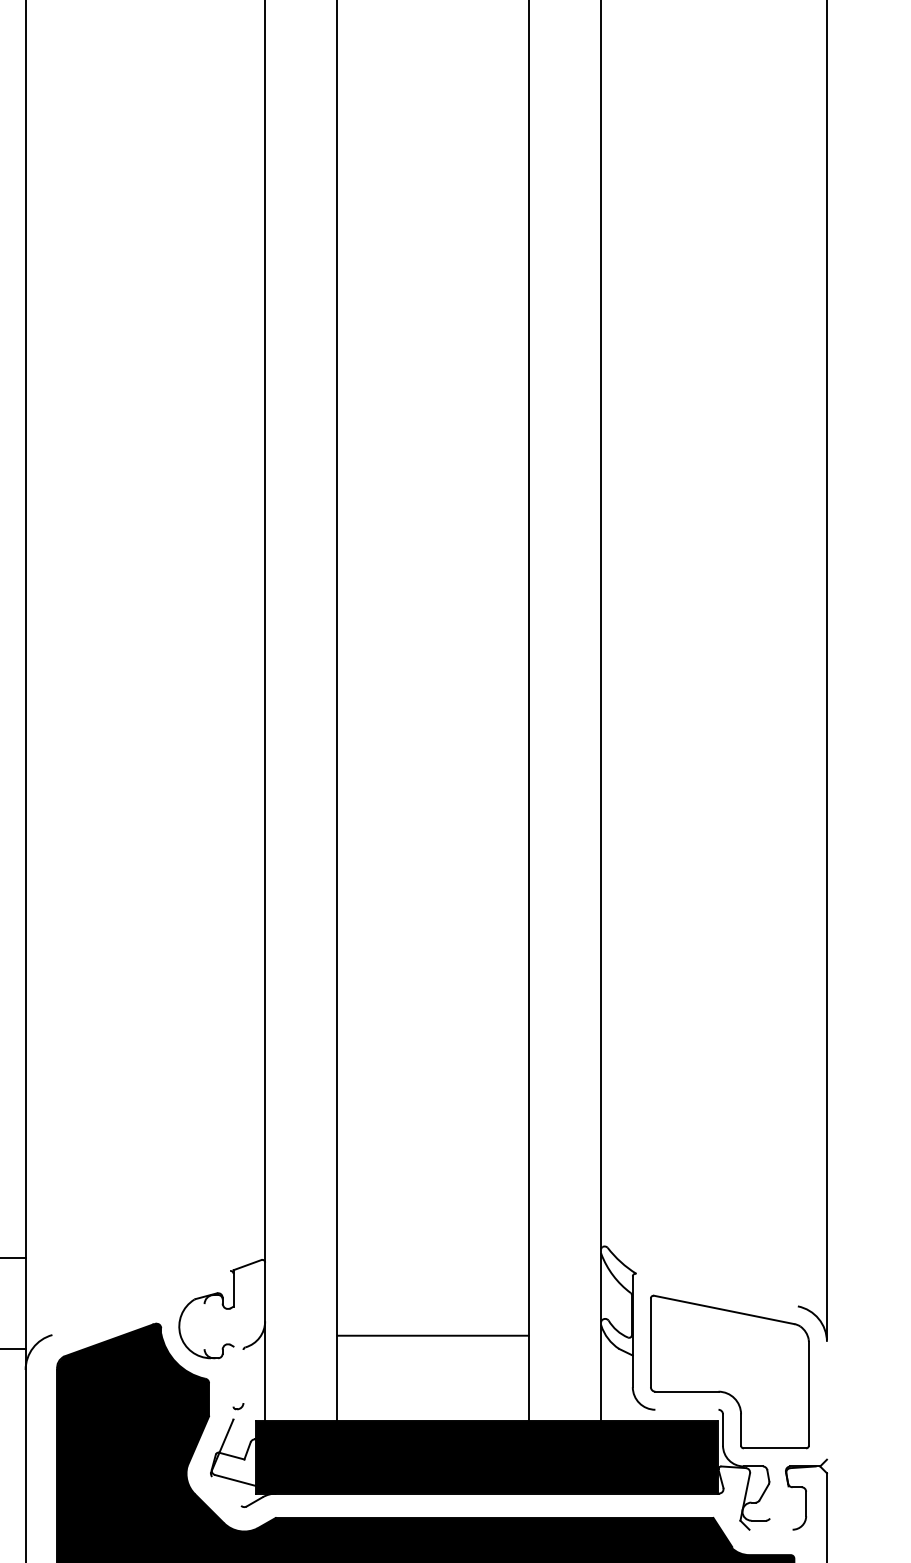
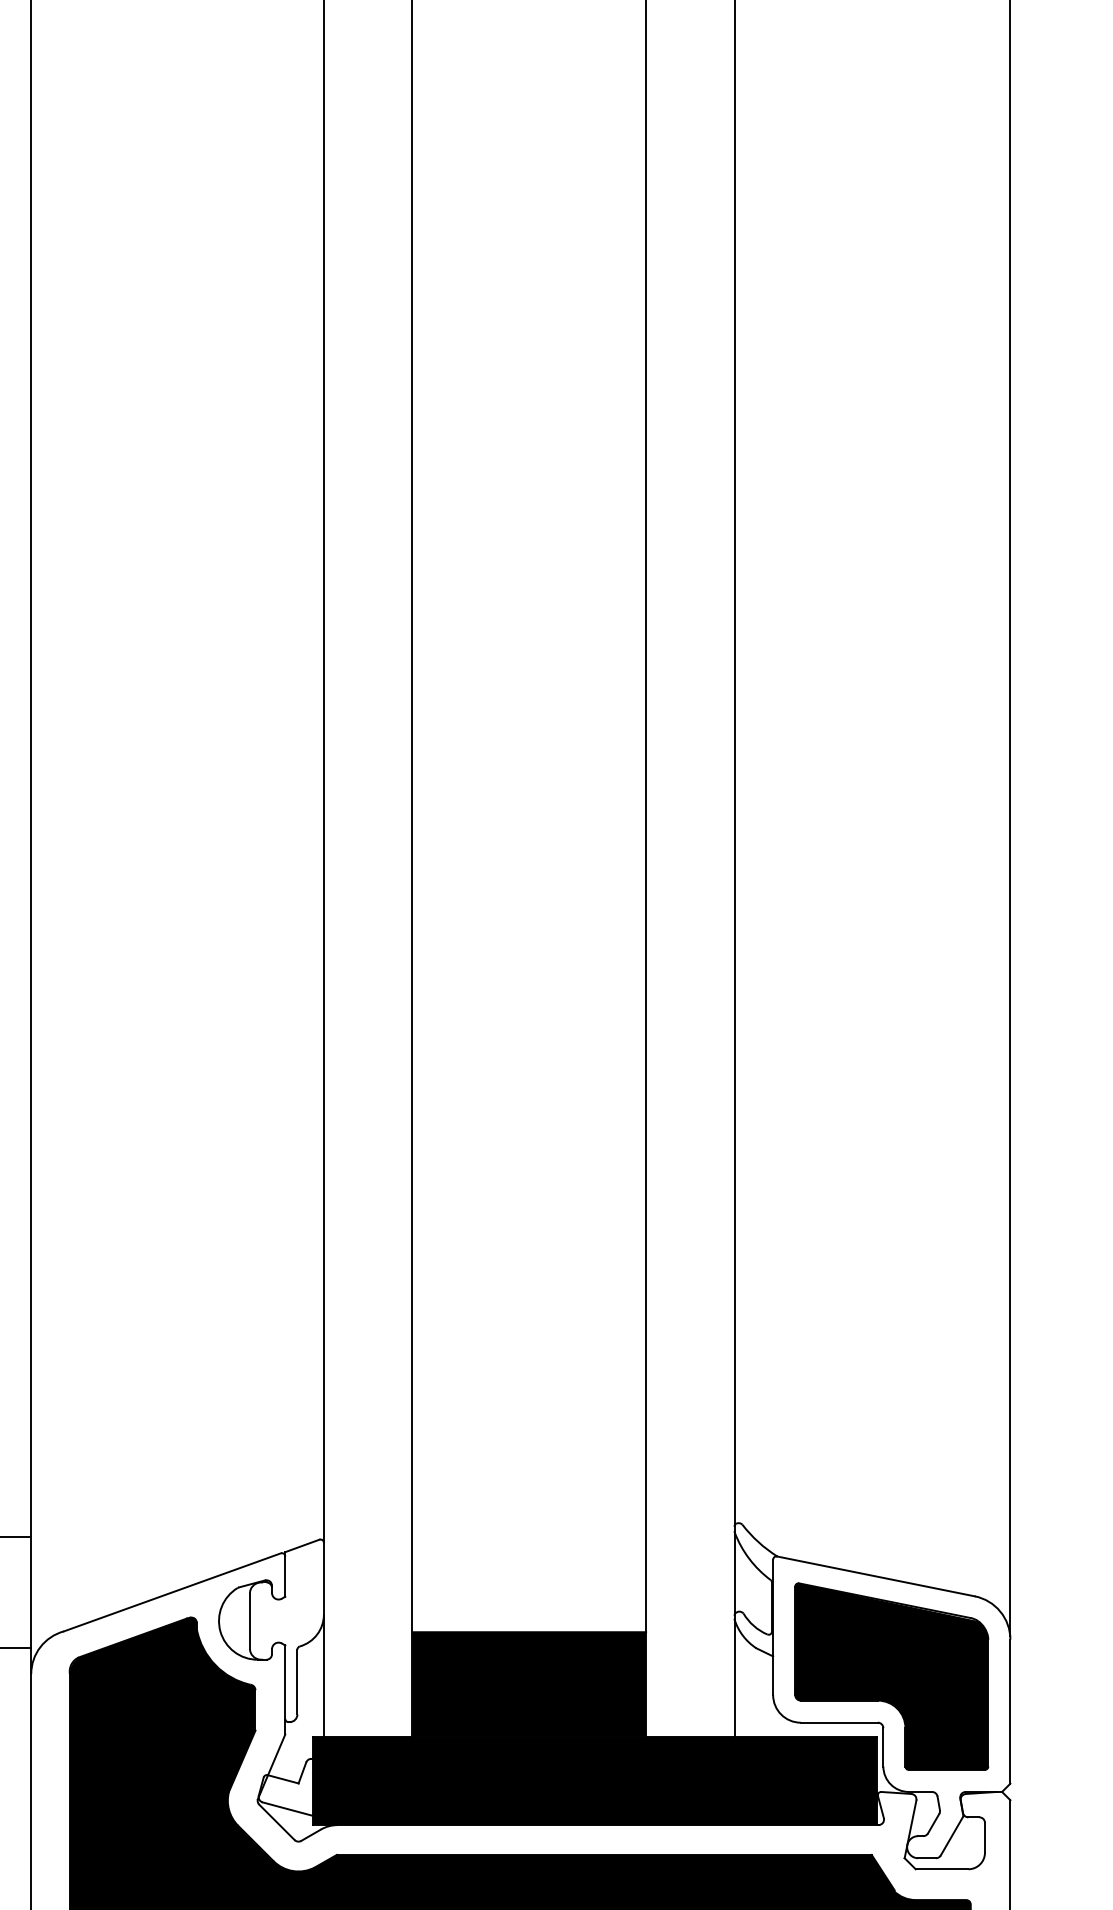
line: (716, 1290) -> (875, 1576), added
line: (141, 1303) -> (172, 1592), added
line: (204, 1326) -> (249, 1620), added
fill: (729, 1371) -> (891, 1676), added
line: (243, 1376) -> (297, 1681), added
fill: (433, 1378) -> (529, 1684), added
line: (233, 1382) -> (285, 1689), added
line: (827, 1400) -> (1010, 1711), added
line: (686, 1409) -> (838, 1722), added
line: (226, 1491) -> (276, 1822), added
line: (778, 1502) -> (951, 1835), added
line: (770, 1529) -> (941, 1869), added

